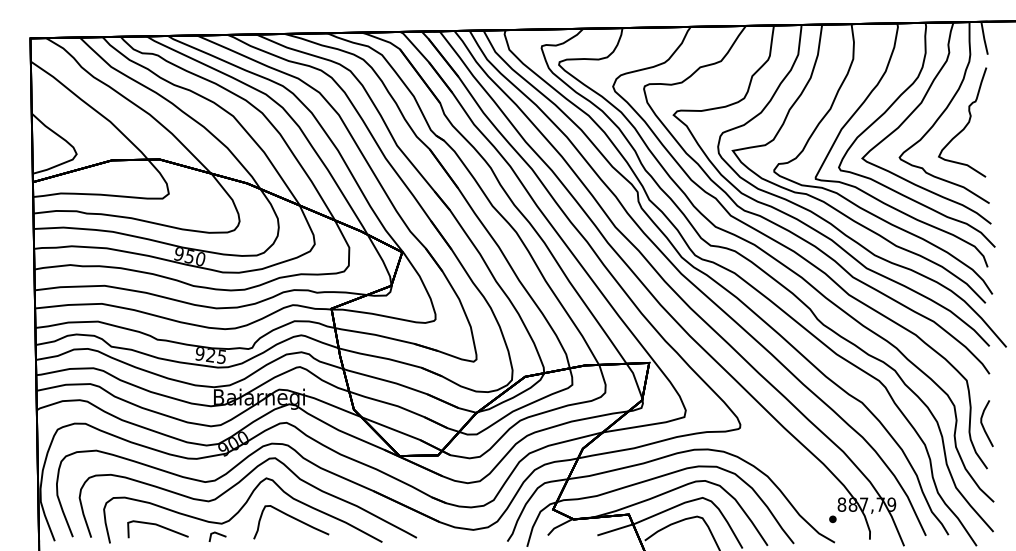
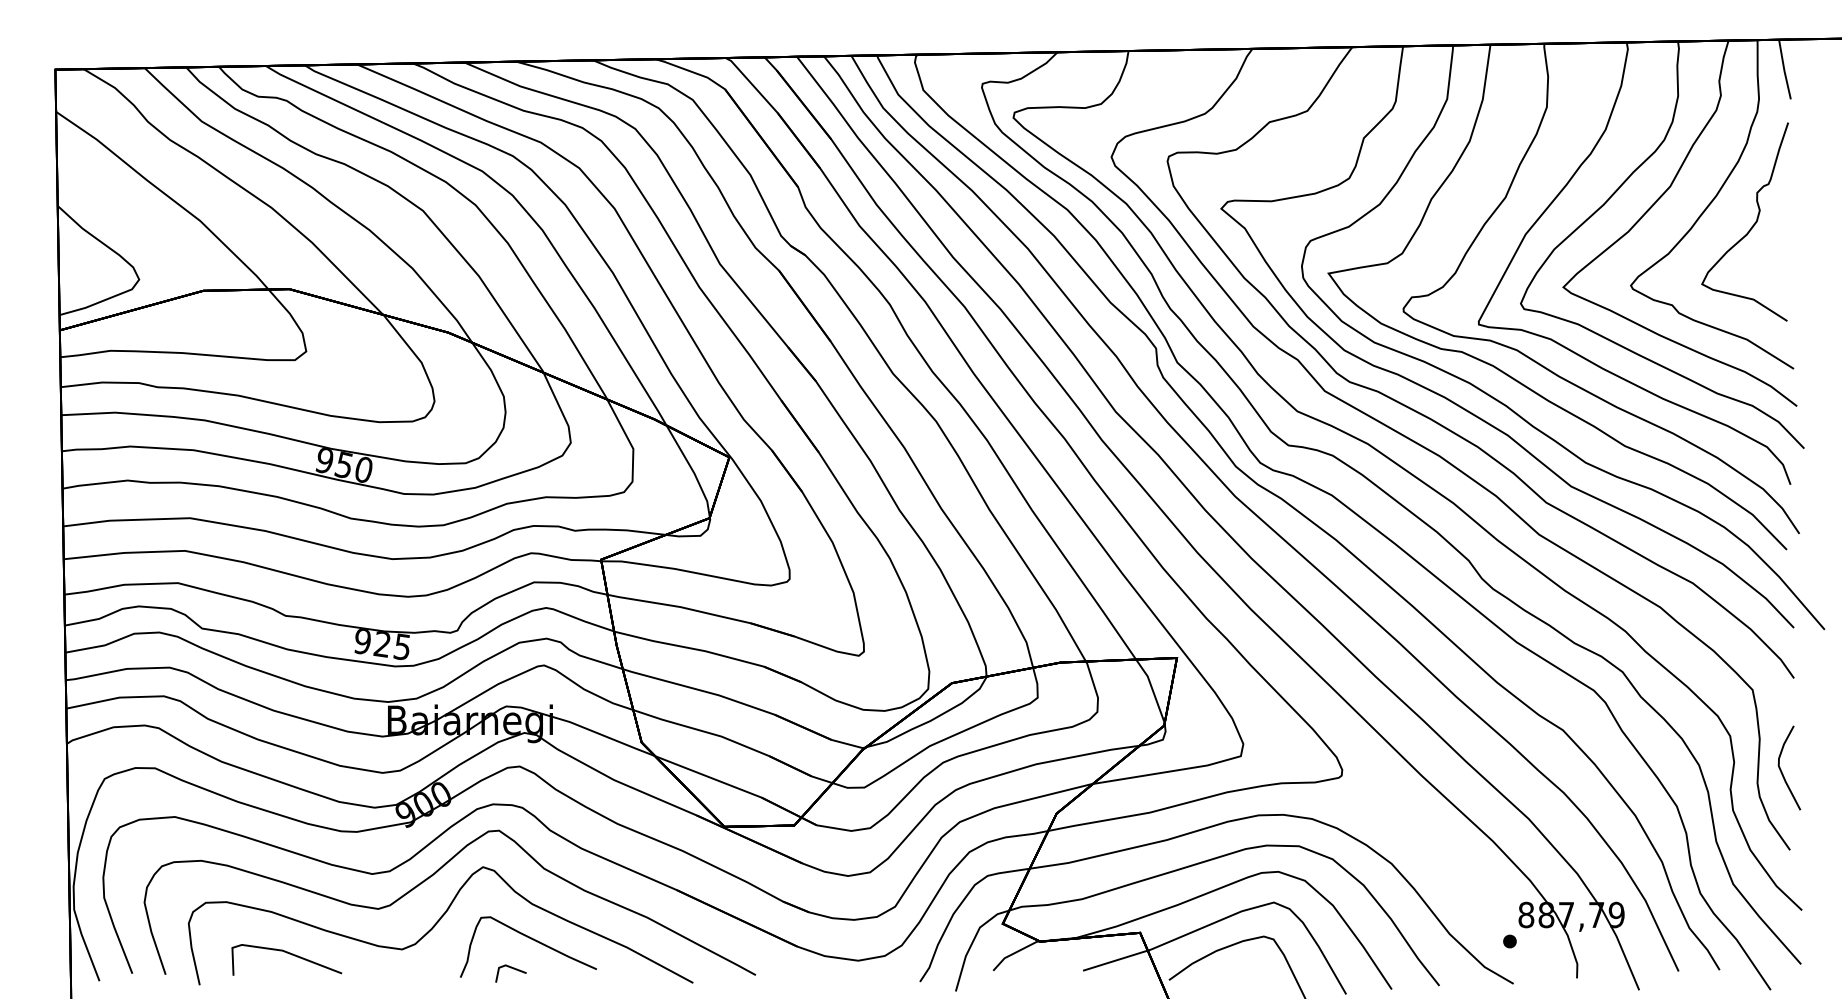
part: (217, 536) -> (510, 972), moved

